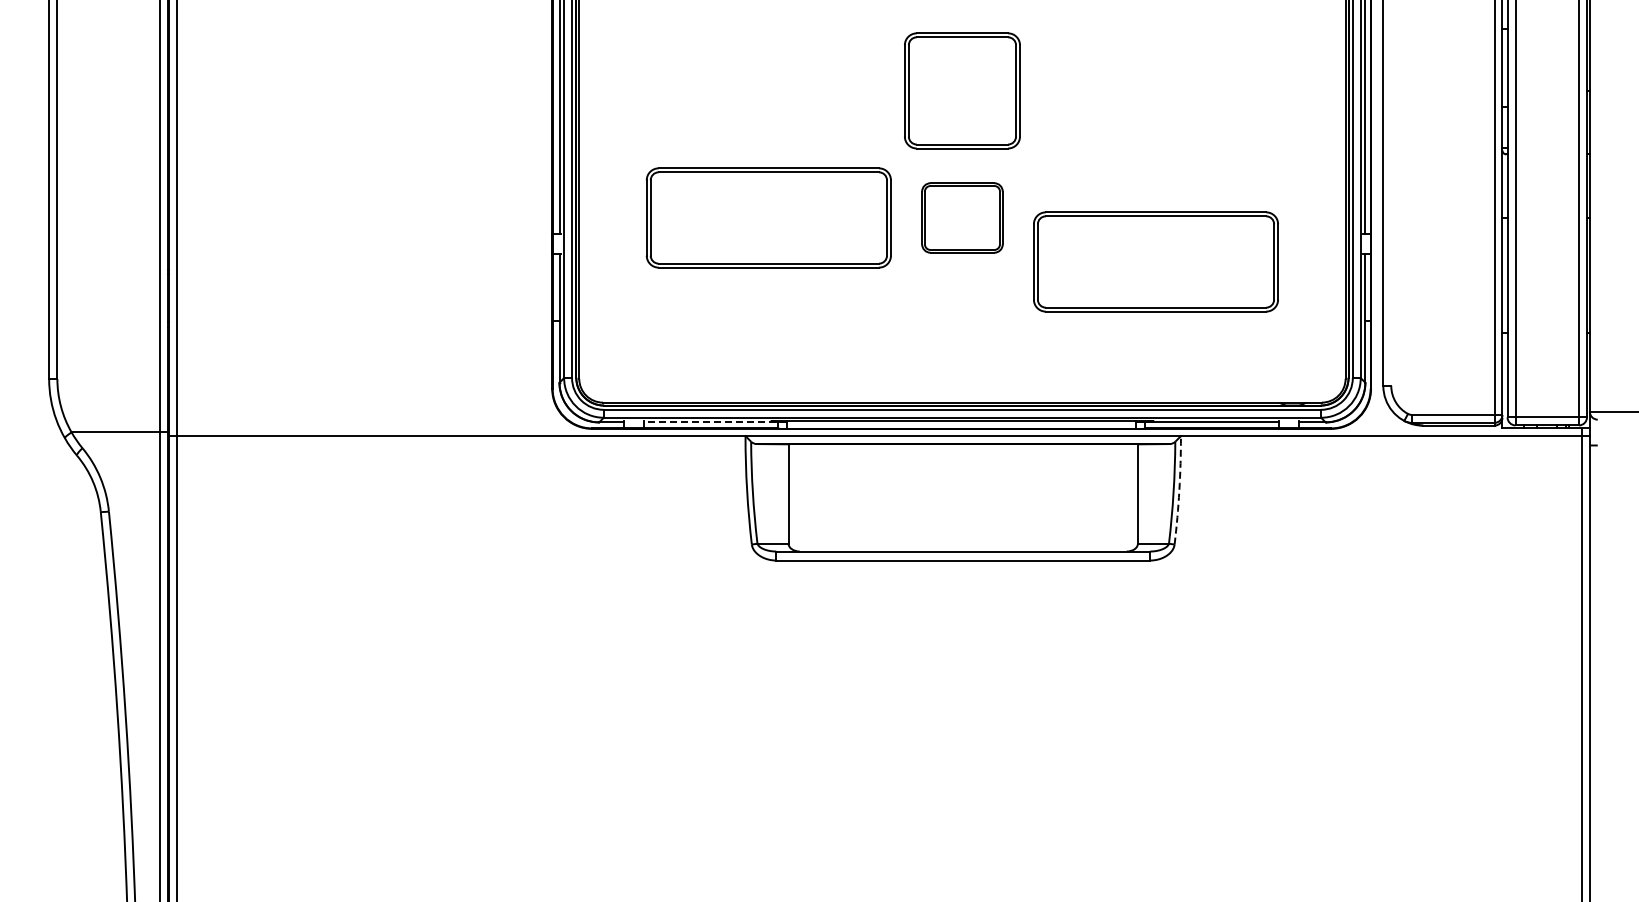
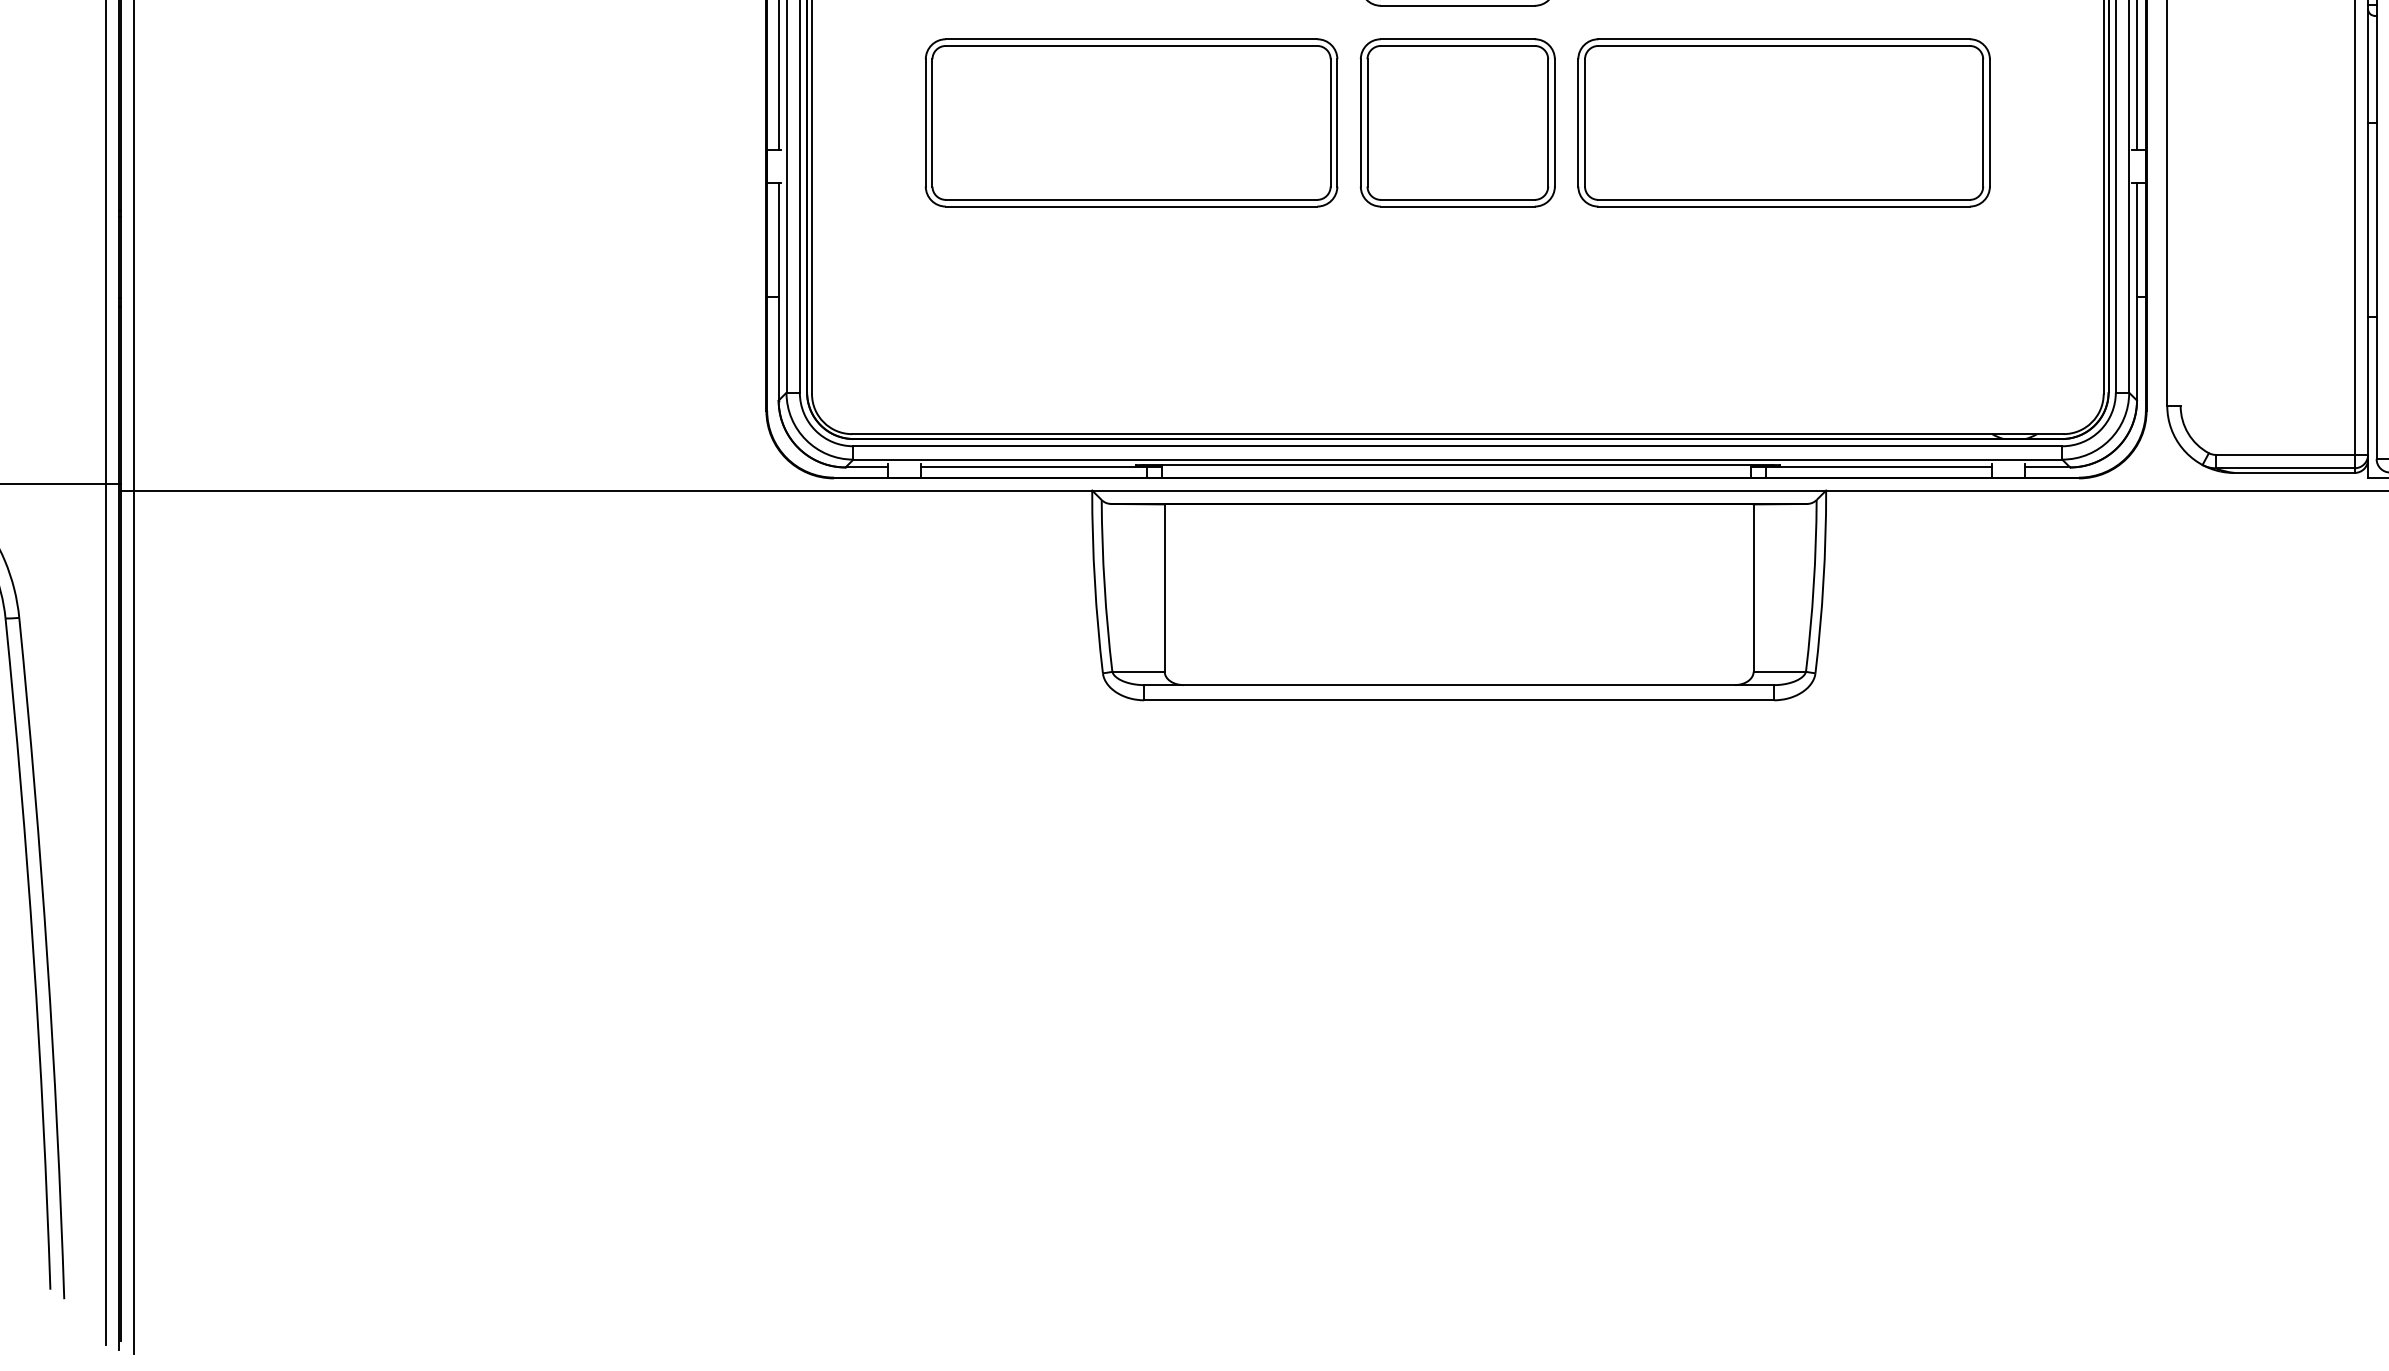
part: (962, 217) -> (1457, 122), size x1.43
part: (1155, 261) -> (1783, 122), moved
line: (714, 422) -> (1039, 467), dashed -> solid
arc: (1179, 490) -> (1823, 582), dashed -> solid

